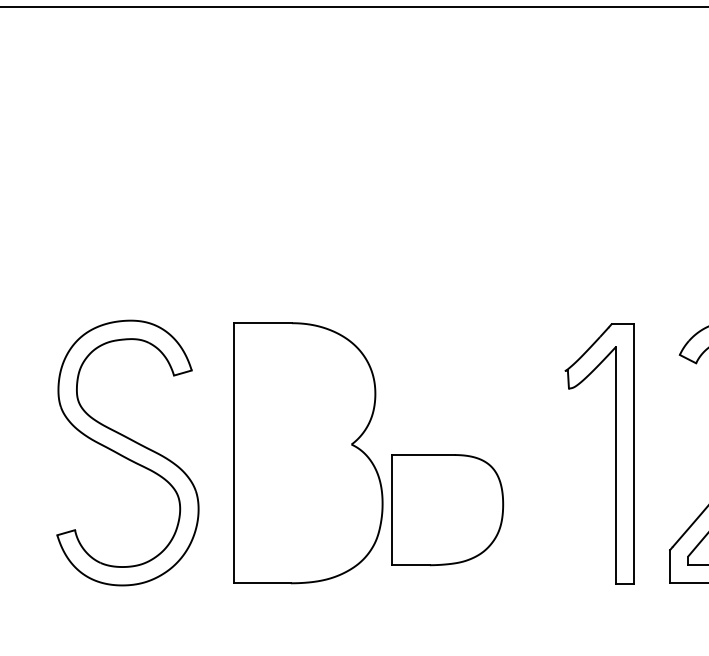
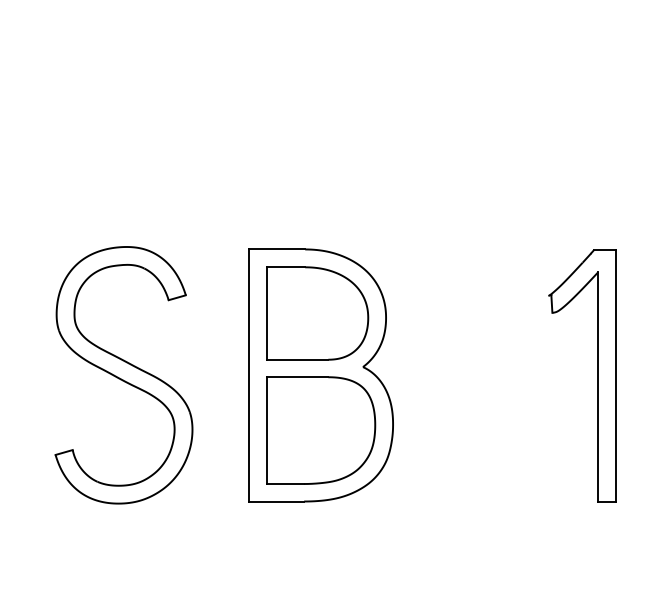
part: (304, 388) -> (317, 312), added
part: (127, 452) -> (123, 374), moved
part: (615, 453) -> (597, 375), moved
part: (447, 510) -> (321, 430), moved

